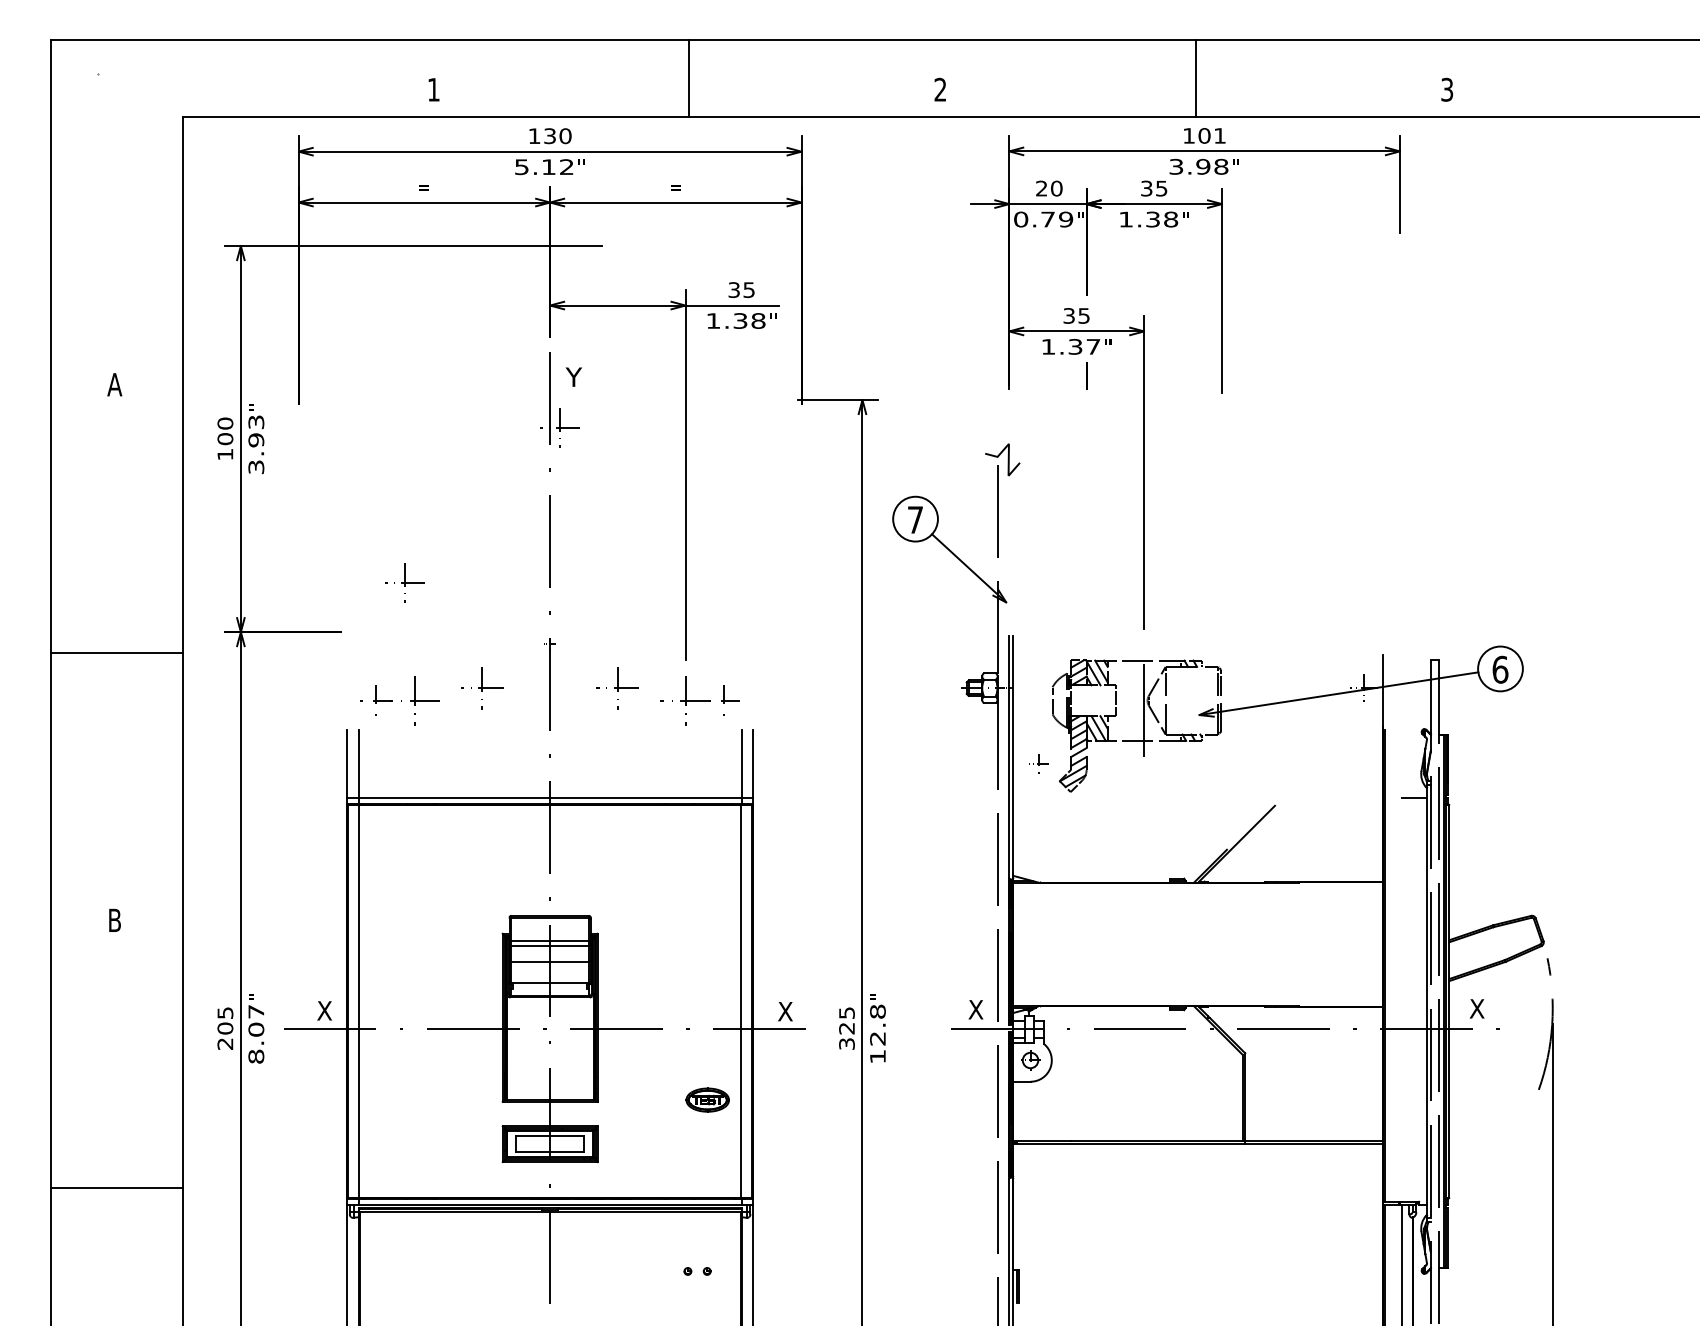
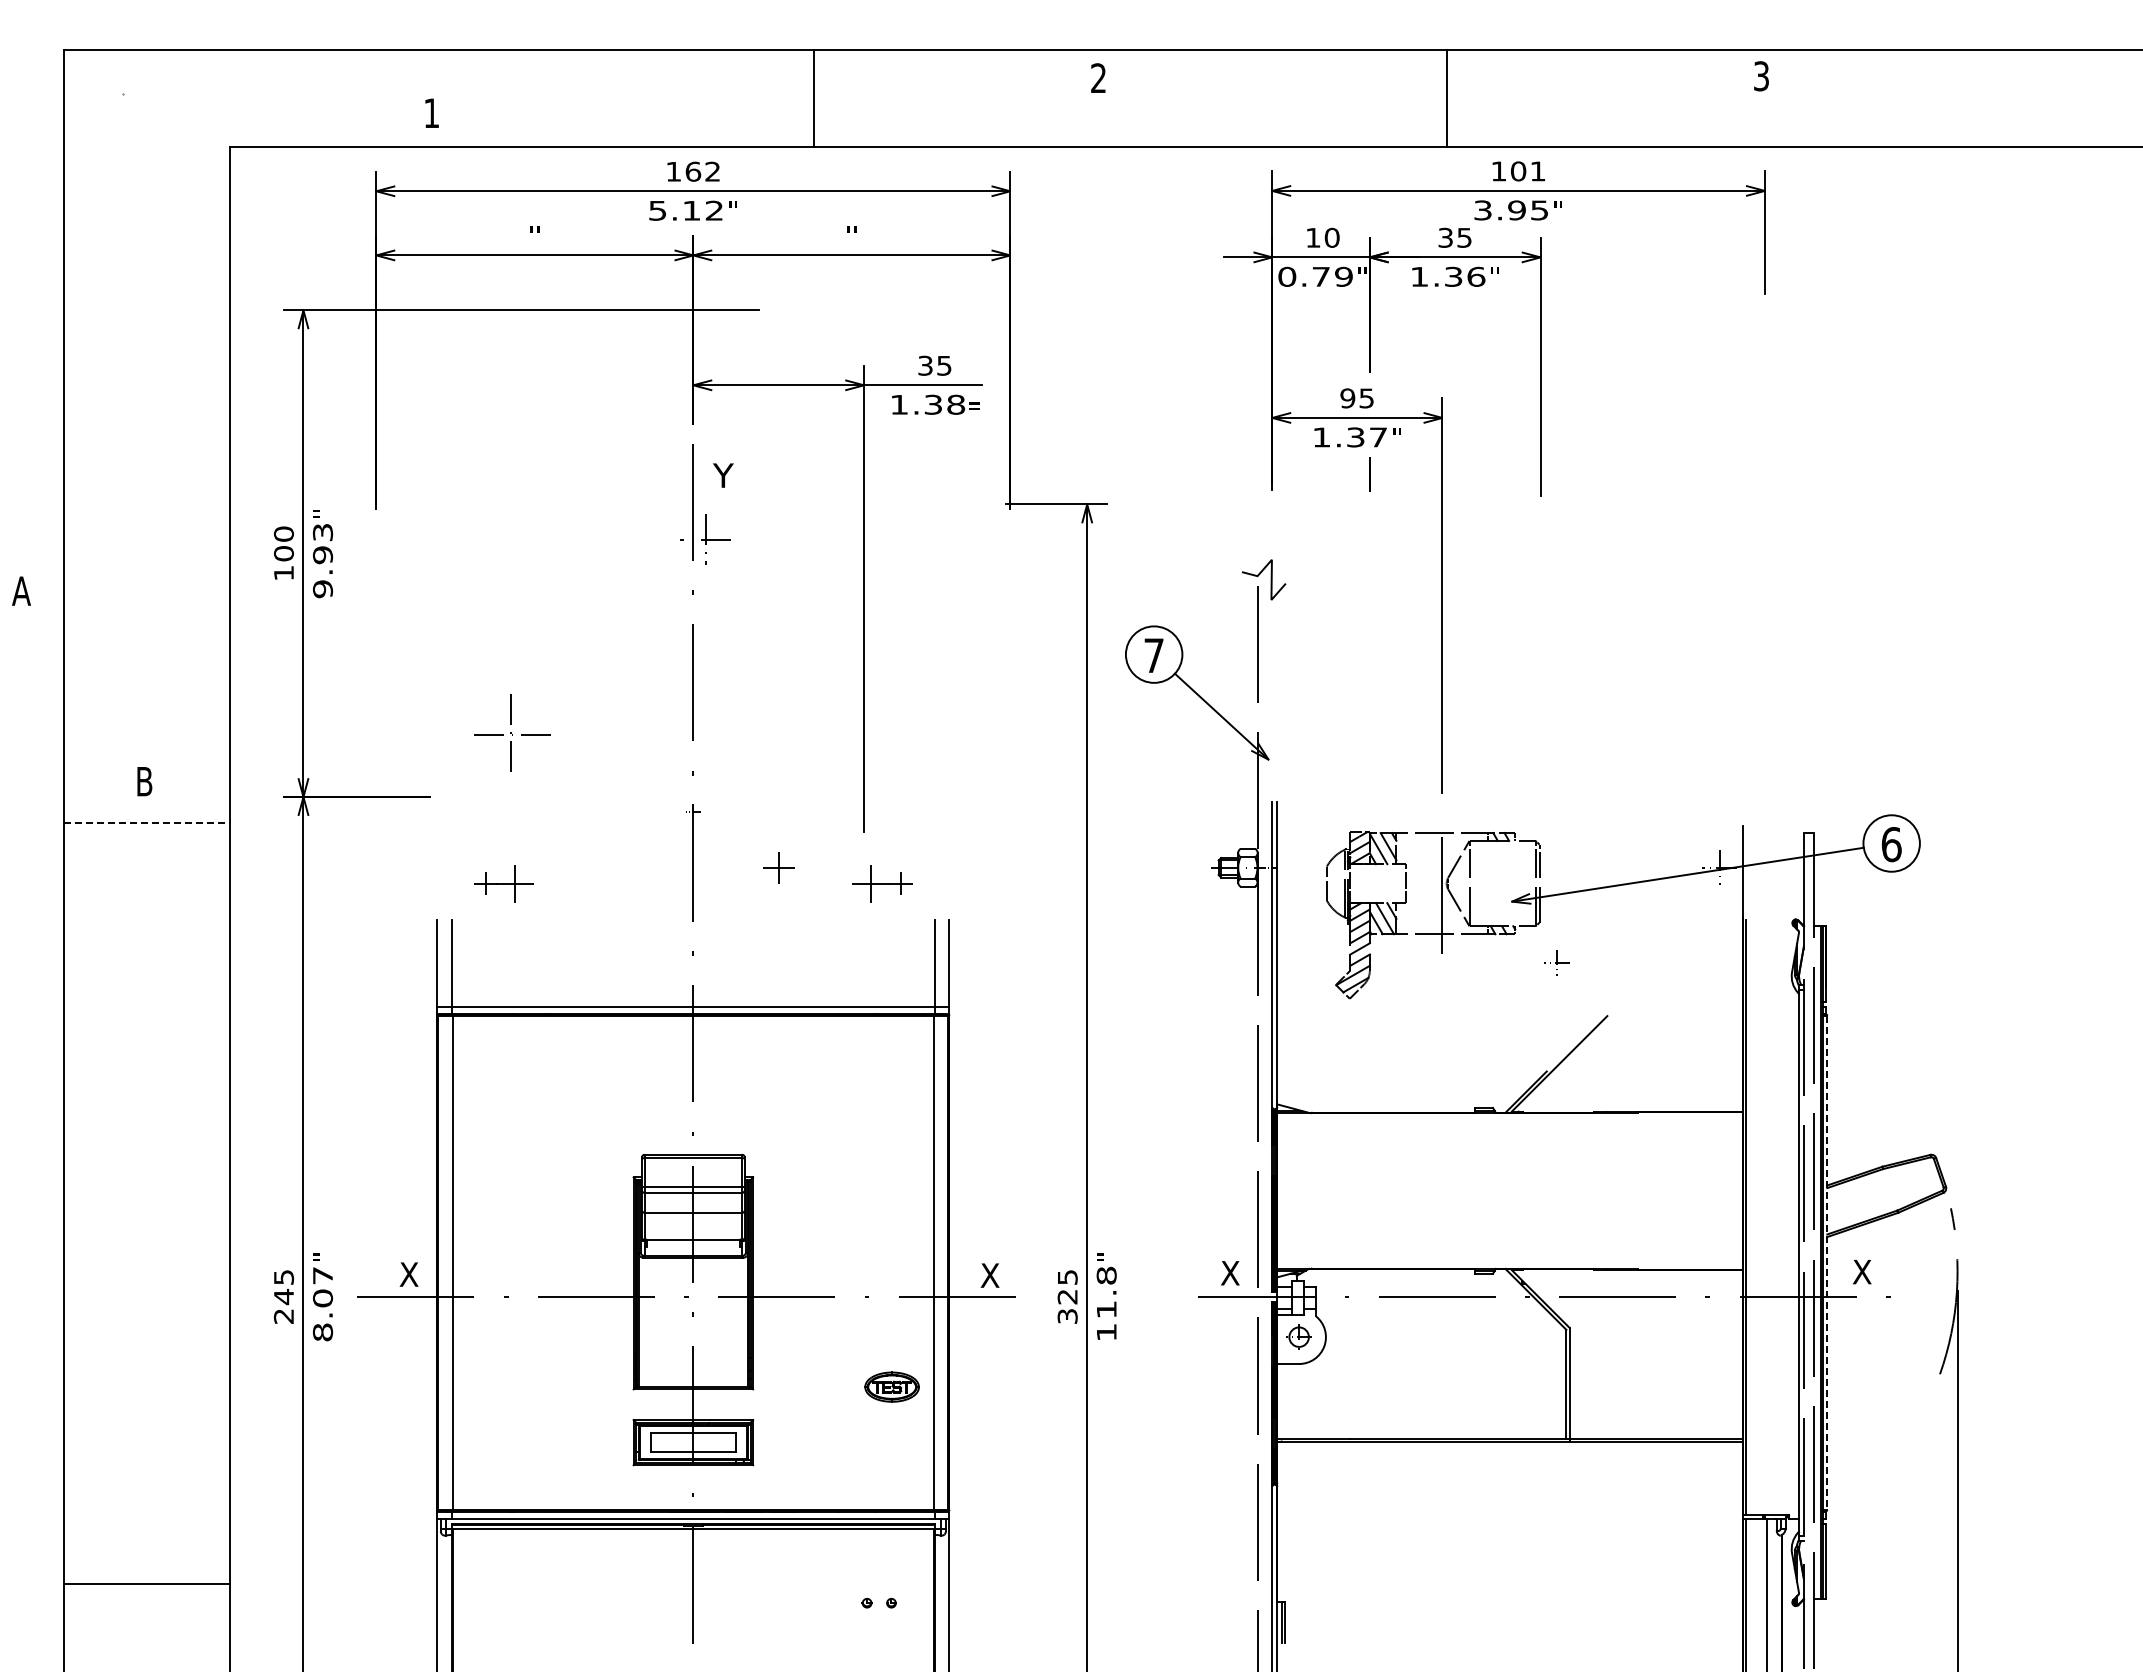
line: (689, 78) -> (813, 98), moved
line: (1195, 78) -> (1446, 98), moved
text: (433, 89) -> (431, 112), moved
text: (940, 89) -> (1098, 77), moved
text: (1447, 89) -> (1761, 76), moved
text: (557, 135) -> (702, 171), 130 -> 162
text: (1221, 166) -> (1539, 210), 3.98 -> 3.95
text: (424, 185) -> (534, 233), = -> "
text: (675, 185) -> (851, 233), = -> "
text: (1041, 188) -> (1313, 237), 20 -> 10
text: (1171, 219) -> (1476, 276), 1.38 -> 1.36
text: (1068, 316) -> (1347, 398), 35 -> 95
text: (773, 319) -> (974, 402), " -> =
text: (114, 384) -> (21, 590), moved
text: (255, 467) -> (322, 589), 3.93 -> 9.93
part: (405, 582) -> (510, 734), size x1.6
line: (117, 652) -> (147, 822), solid -> dashed
part: (482, 687) -> (607, 867), removed
part: (617, 687) -> (778, 867), size x0.6
part: (399, 700) -> (503, 883), size x0.6
part: (700, 700) -> (882, 883), size x0.6
part: (1038, 763) -> (1556, 962), moved
line: (1414, 798) -> (1783, 1006), removed
text: (114, 920) -> (144, 781), moved
line: (1449, 1002) -> (1827, 1263), solid -> dashed
text: (225, 1028) -> (283, 1296), 205 -> 245
text: (877, 1038) -> (1106, 1309), 12.8 -> 11.8
line: (117, 1188) -> (147, 1584), moved

